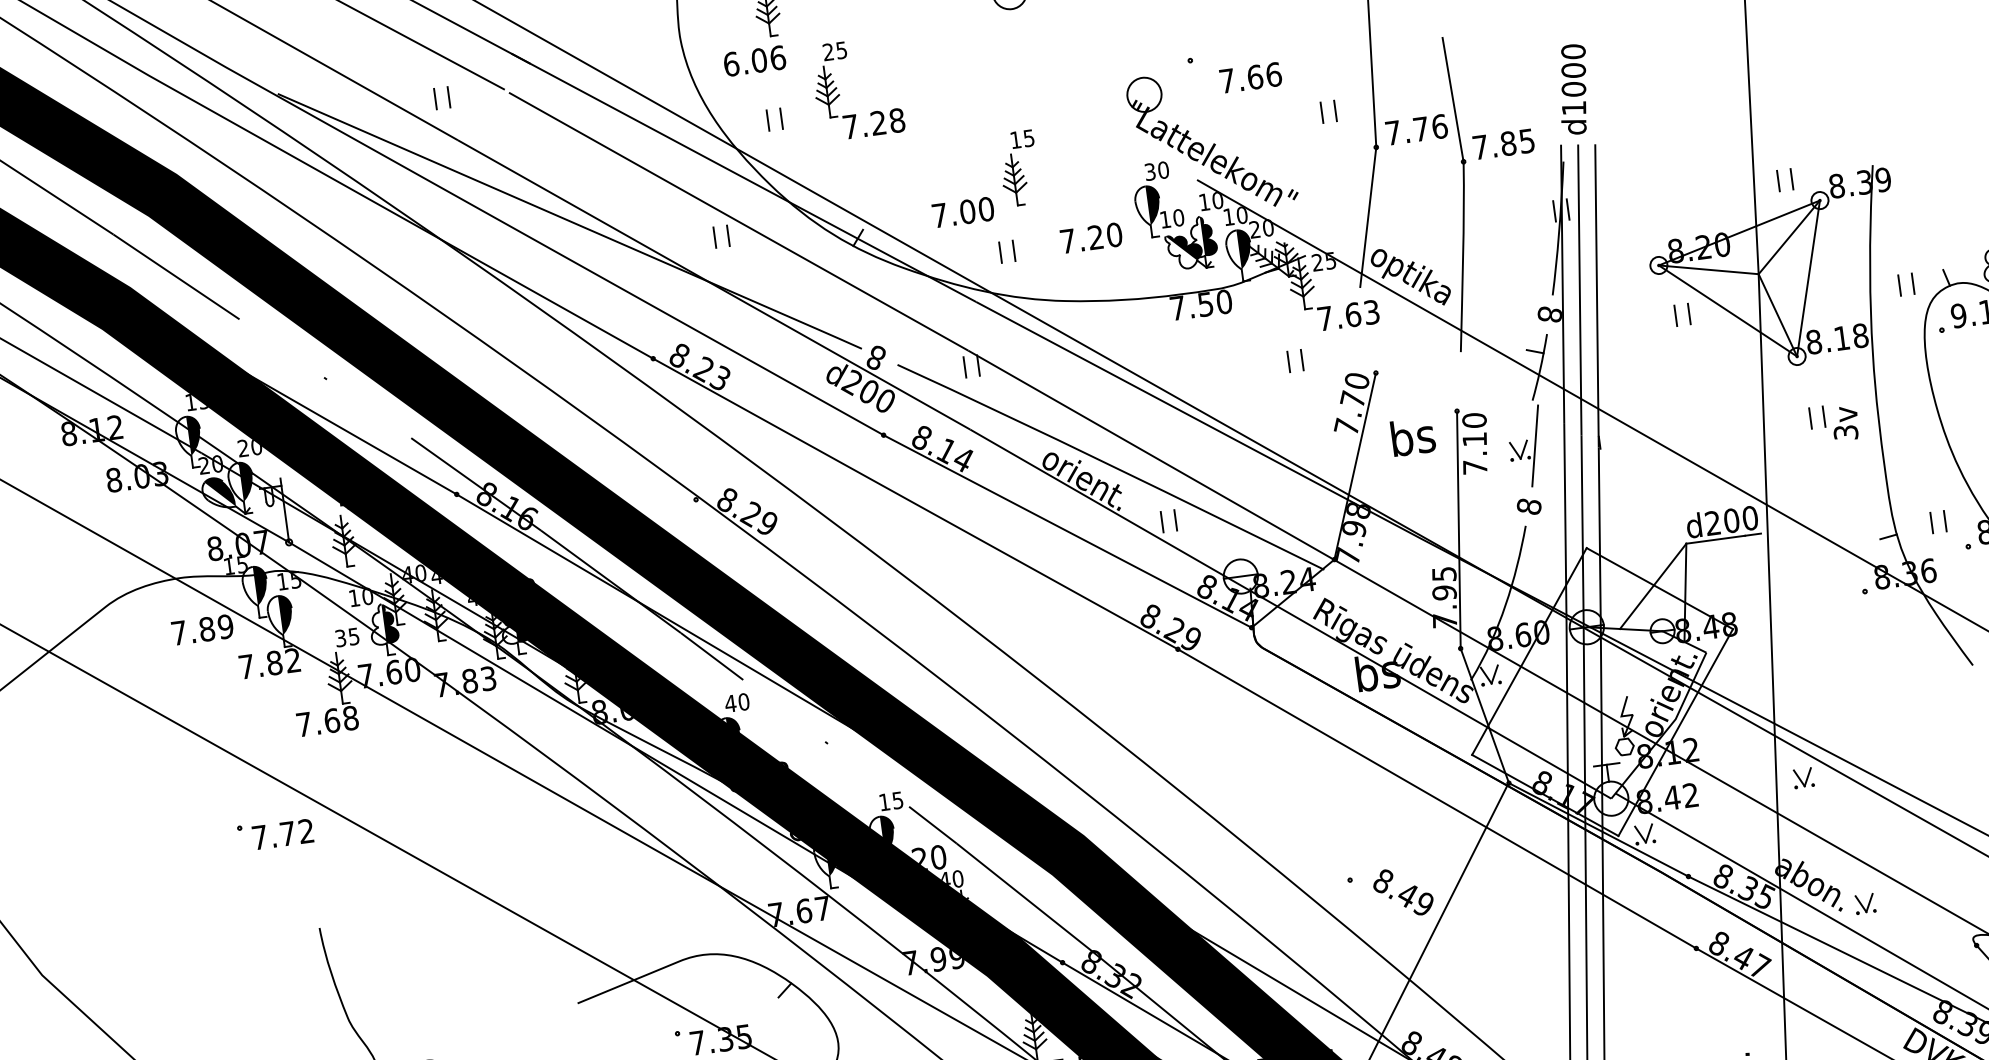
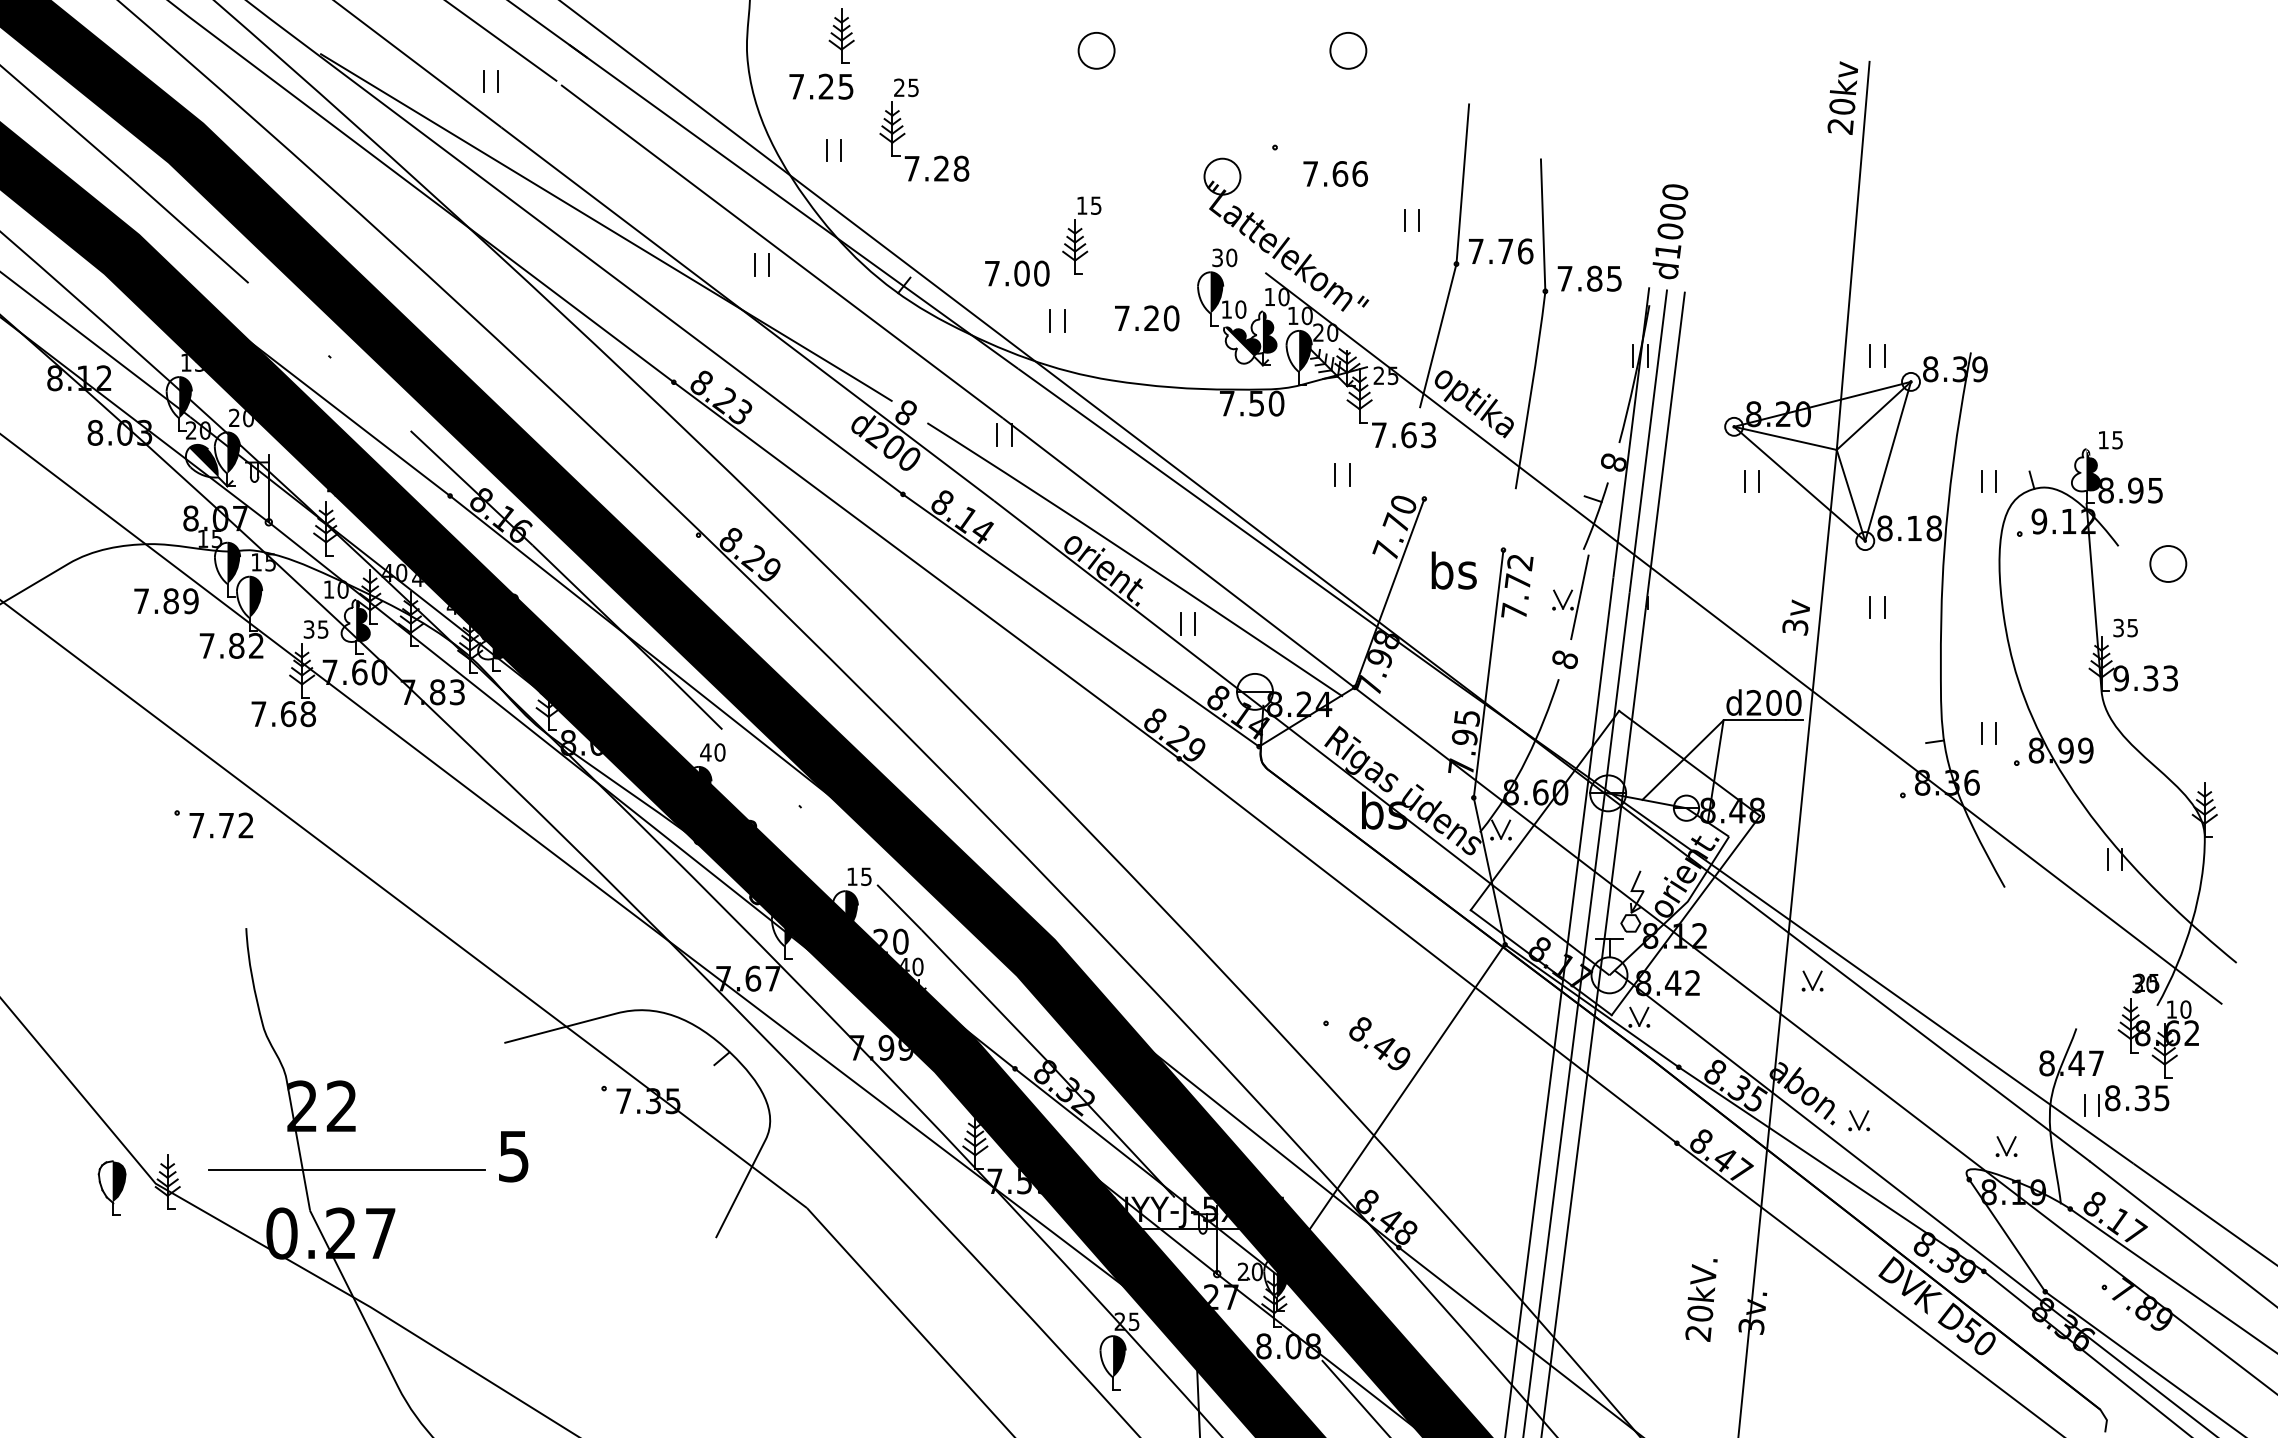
text: (754, 60) -> (821, 86), 6.06 -> 7.25
text: (1844, 423) -> (1795, 617), moved
text: (1473, 429) -> (1518, 571), 7.10 -> 7.72

